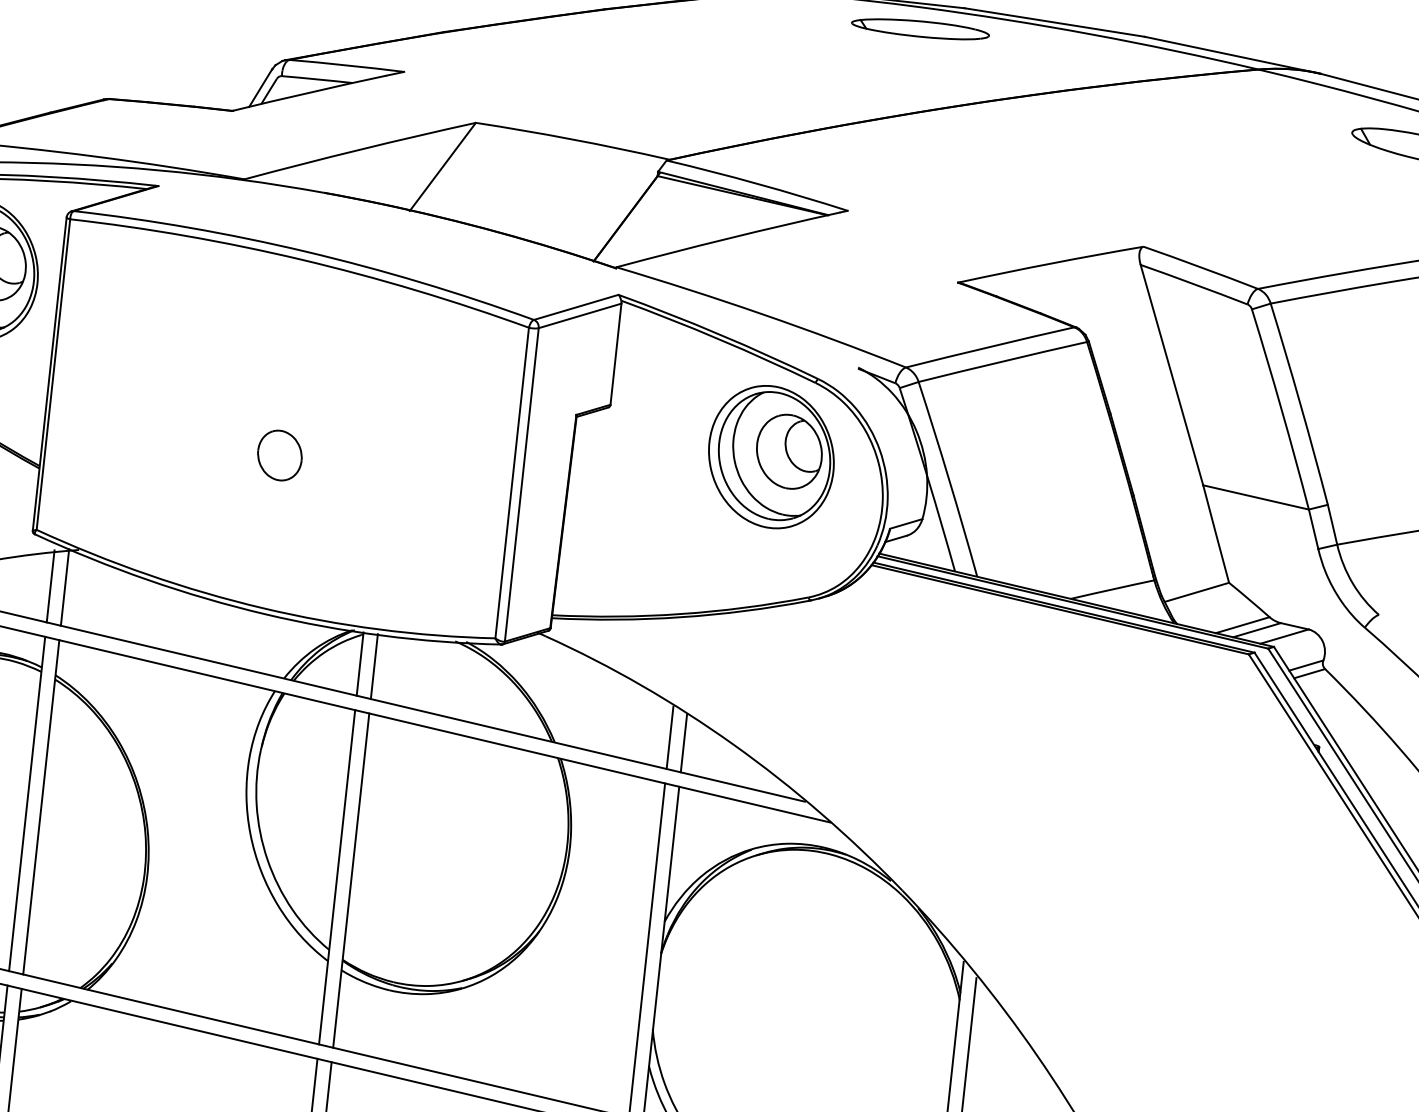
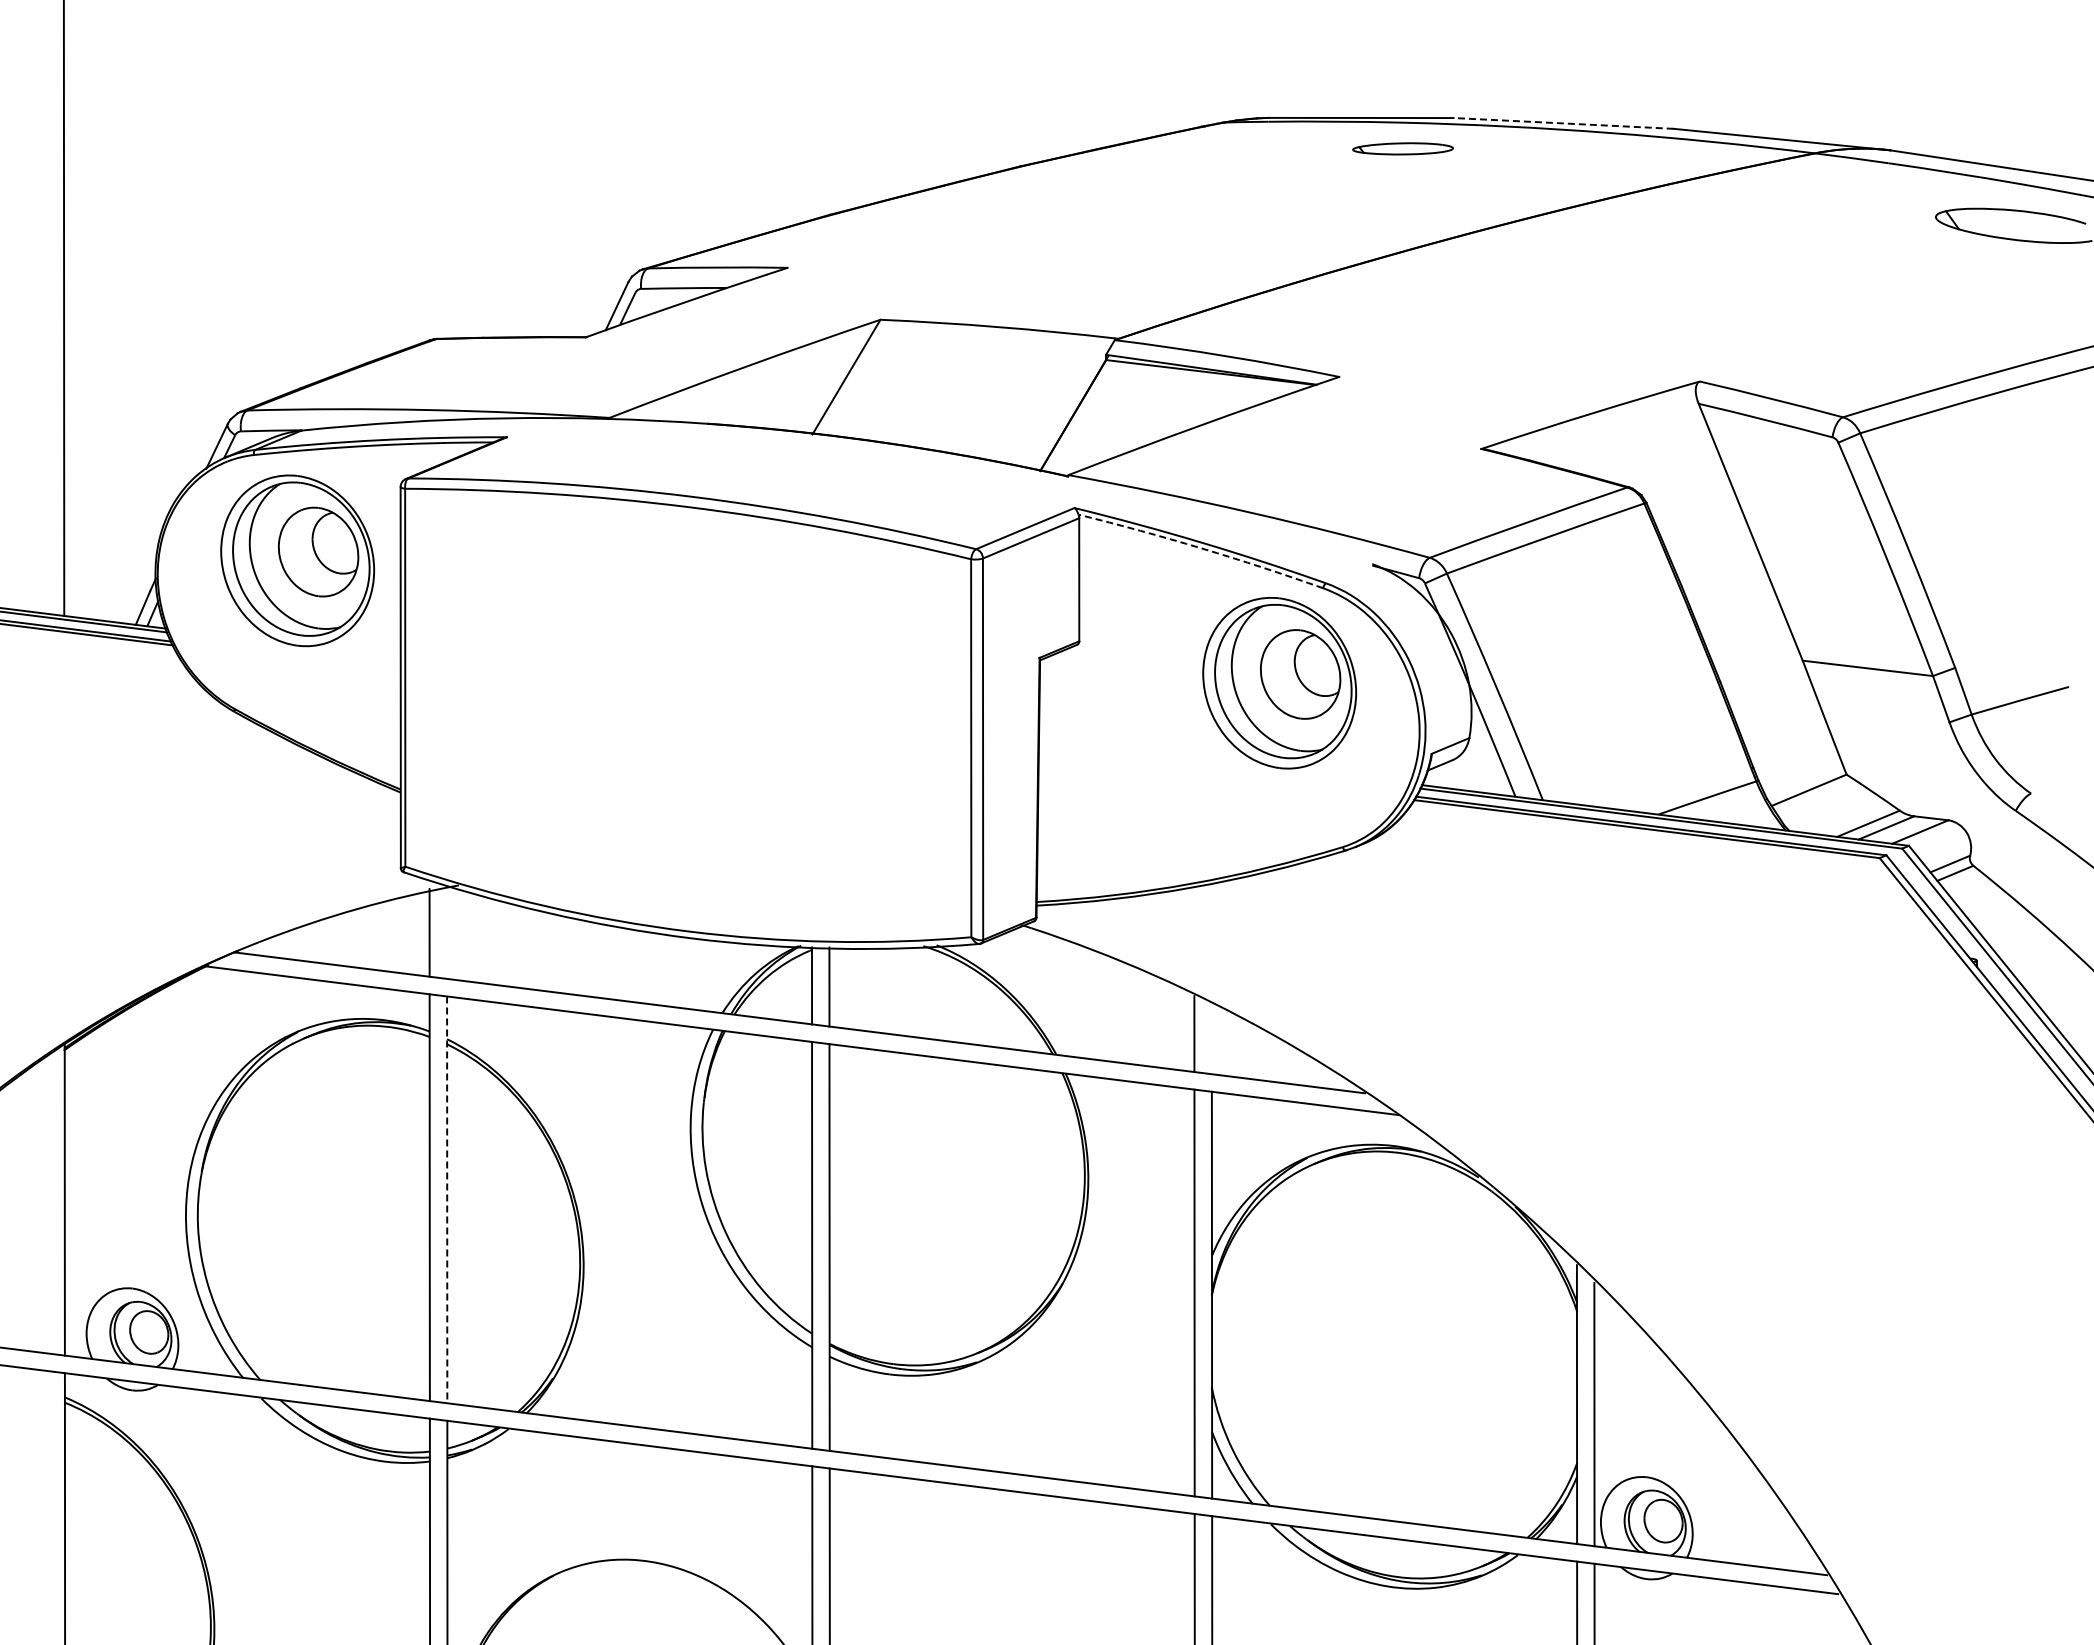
line: (1054, 22) -> (1563, 123), solid -> dashed
part: (920, 28) -> (1402, 148), size x0.6
arc: (719, 339) -> (1201, 548), solid -> dashed
part: (279, 455) -> (687, 745), removed
line: (65, 586) -> (447, 931), removed
line: (683, 742) -> (1211, 1038), removed
line: (41, 807) -> (447, 1200), solid -> dashed

